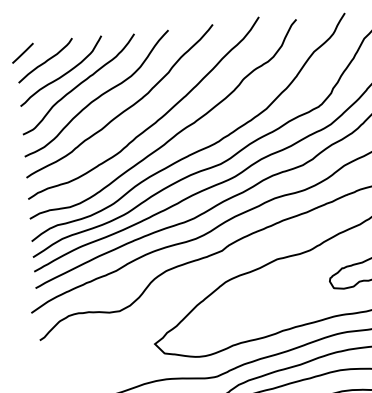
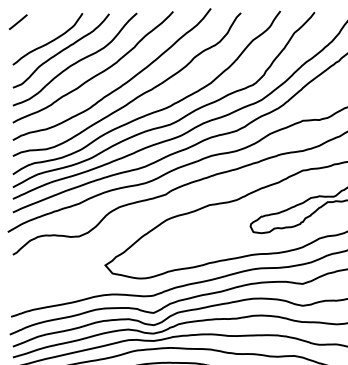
curve: (44, 60) -> (35, 29), removed

